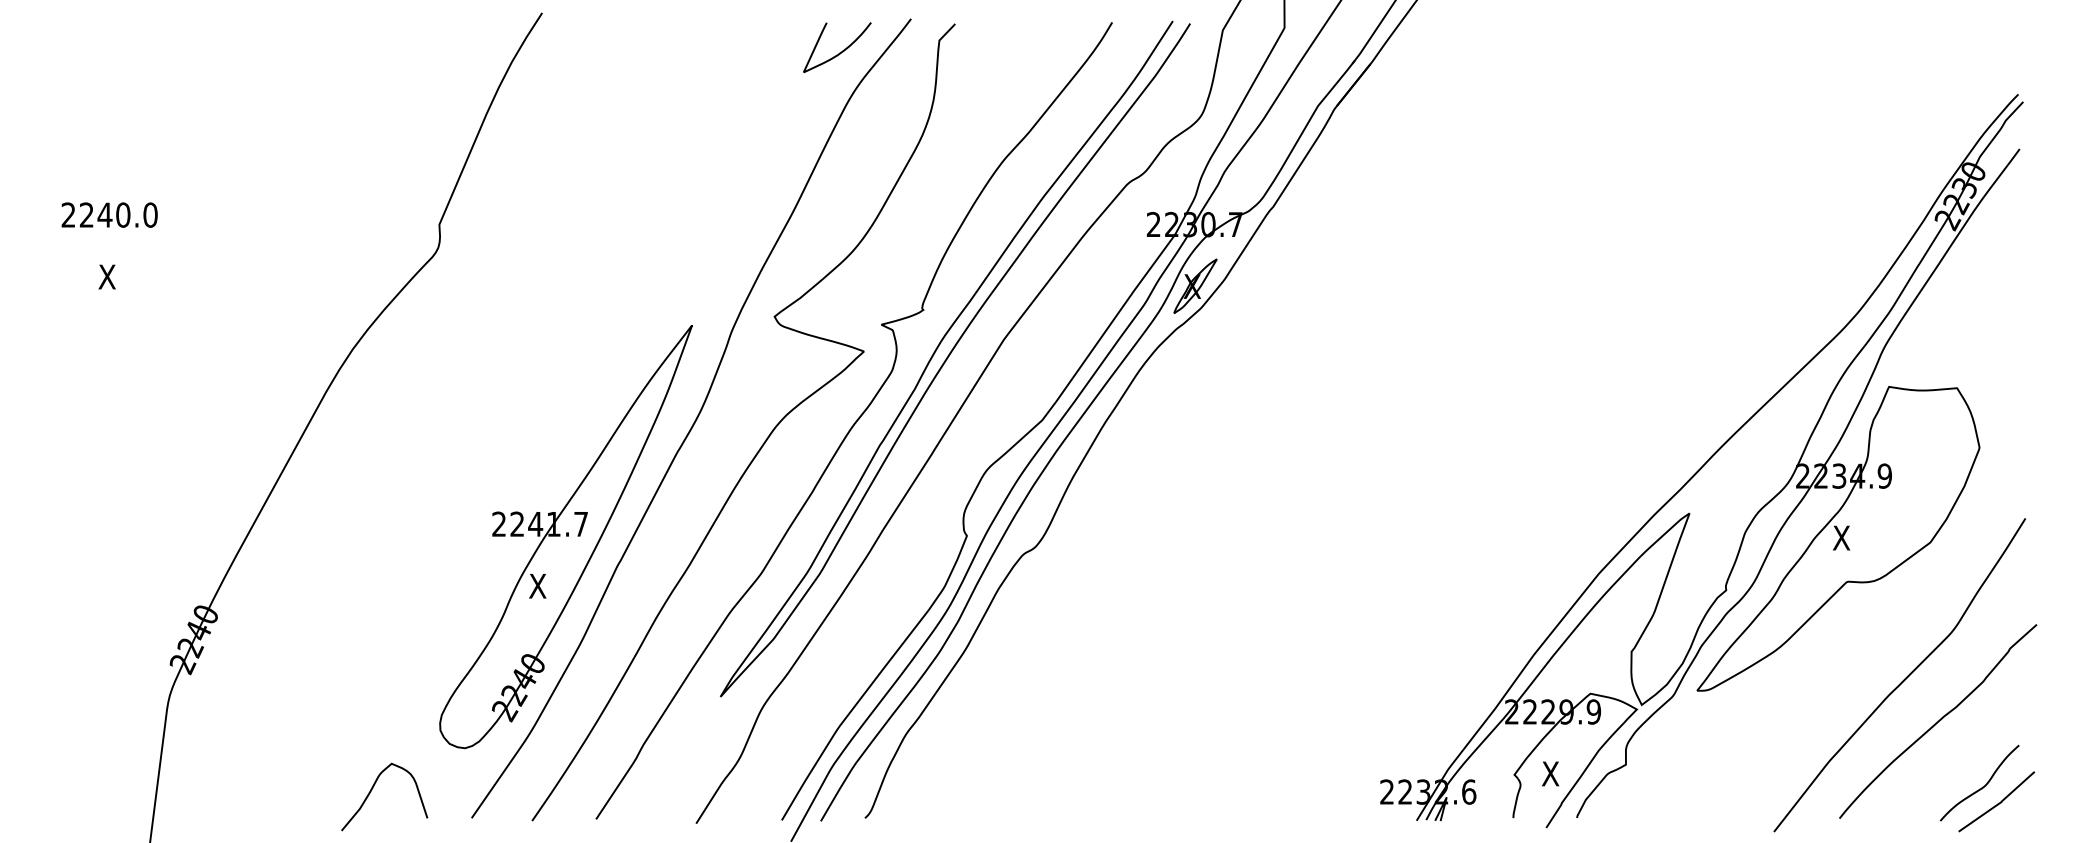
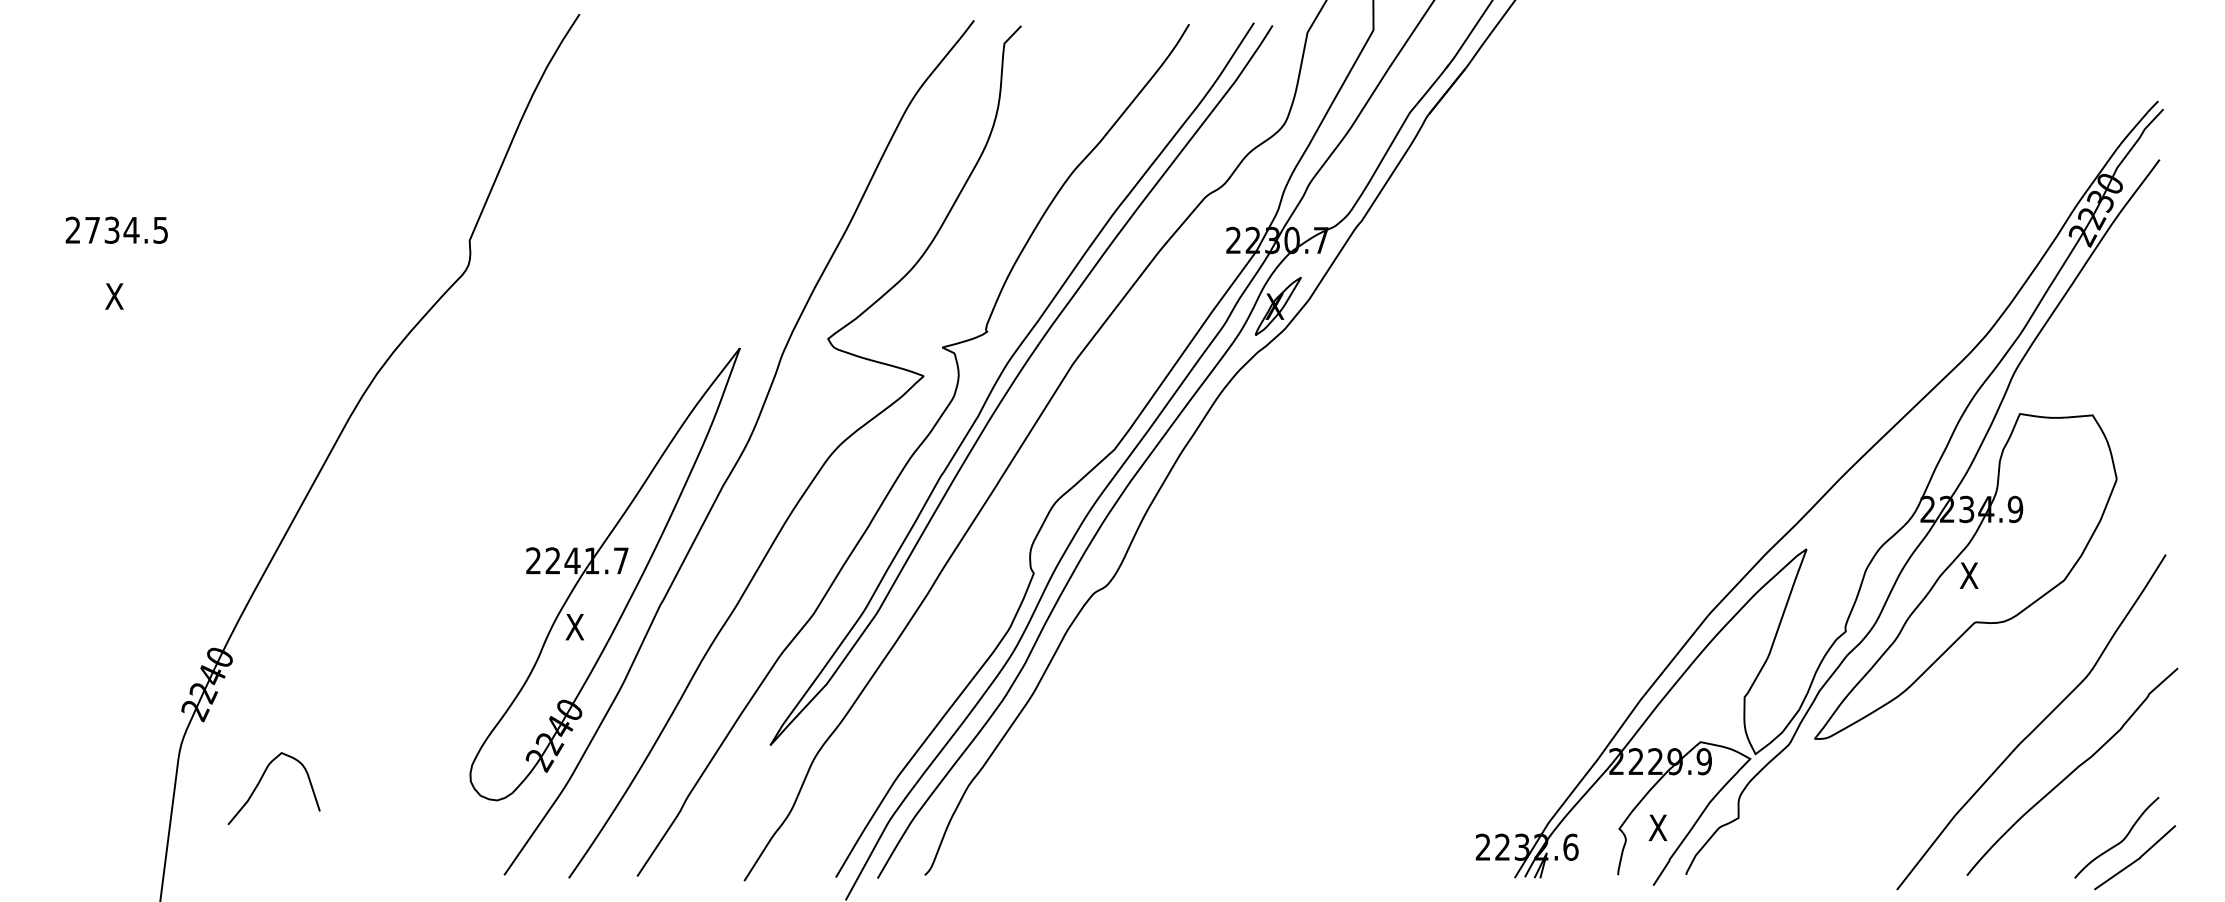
curve: (839, 52) -> (897, 56), removed
text: (118, 214) -> (126, 229), 2240.0 -> 2734.5
curve: (371, 791) -> (260, 782), moved

